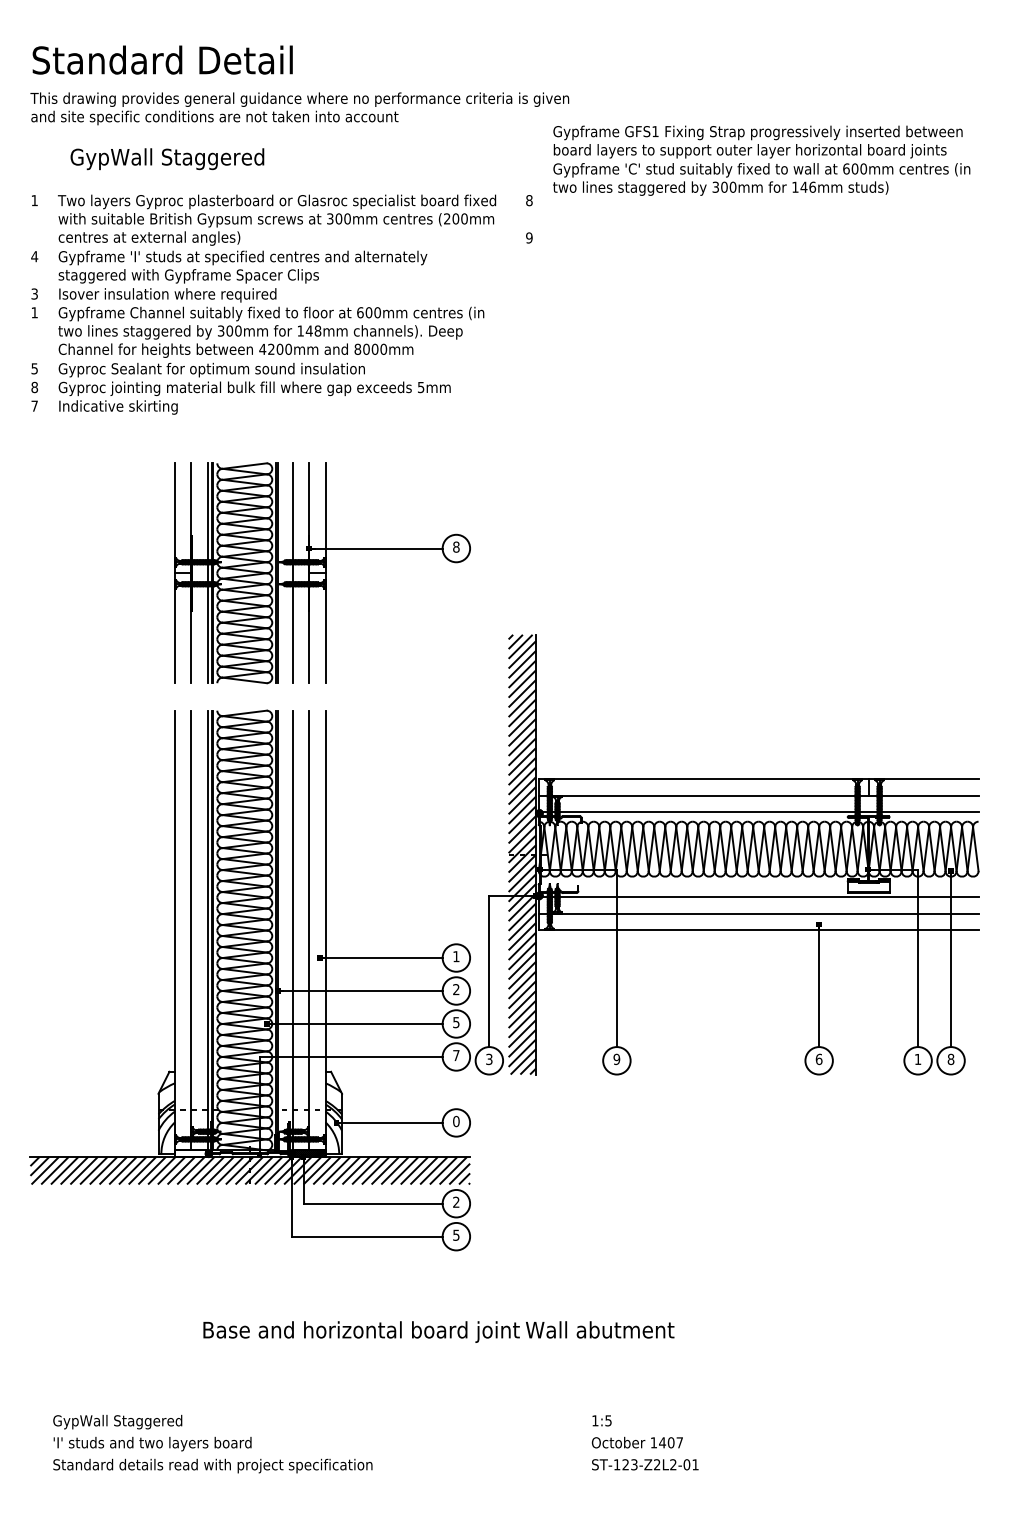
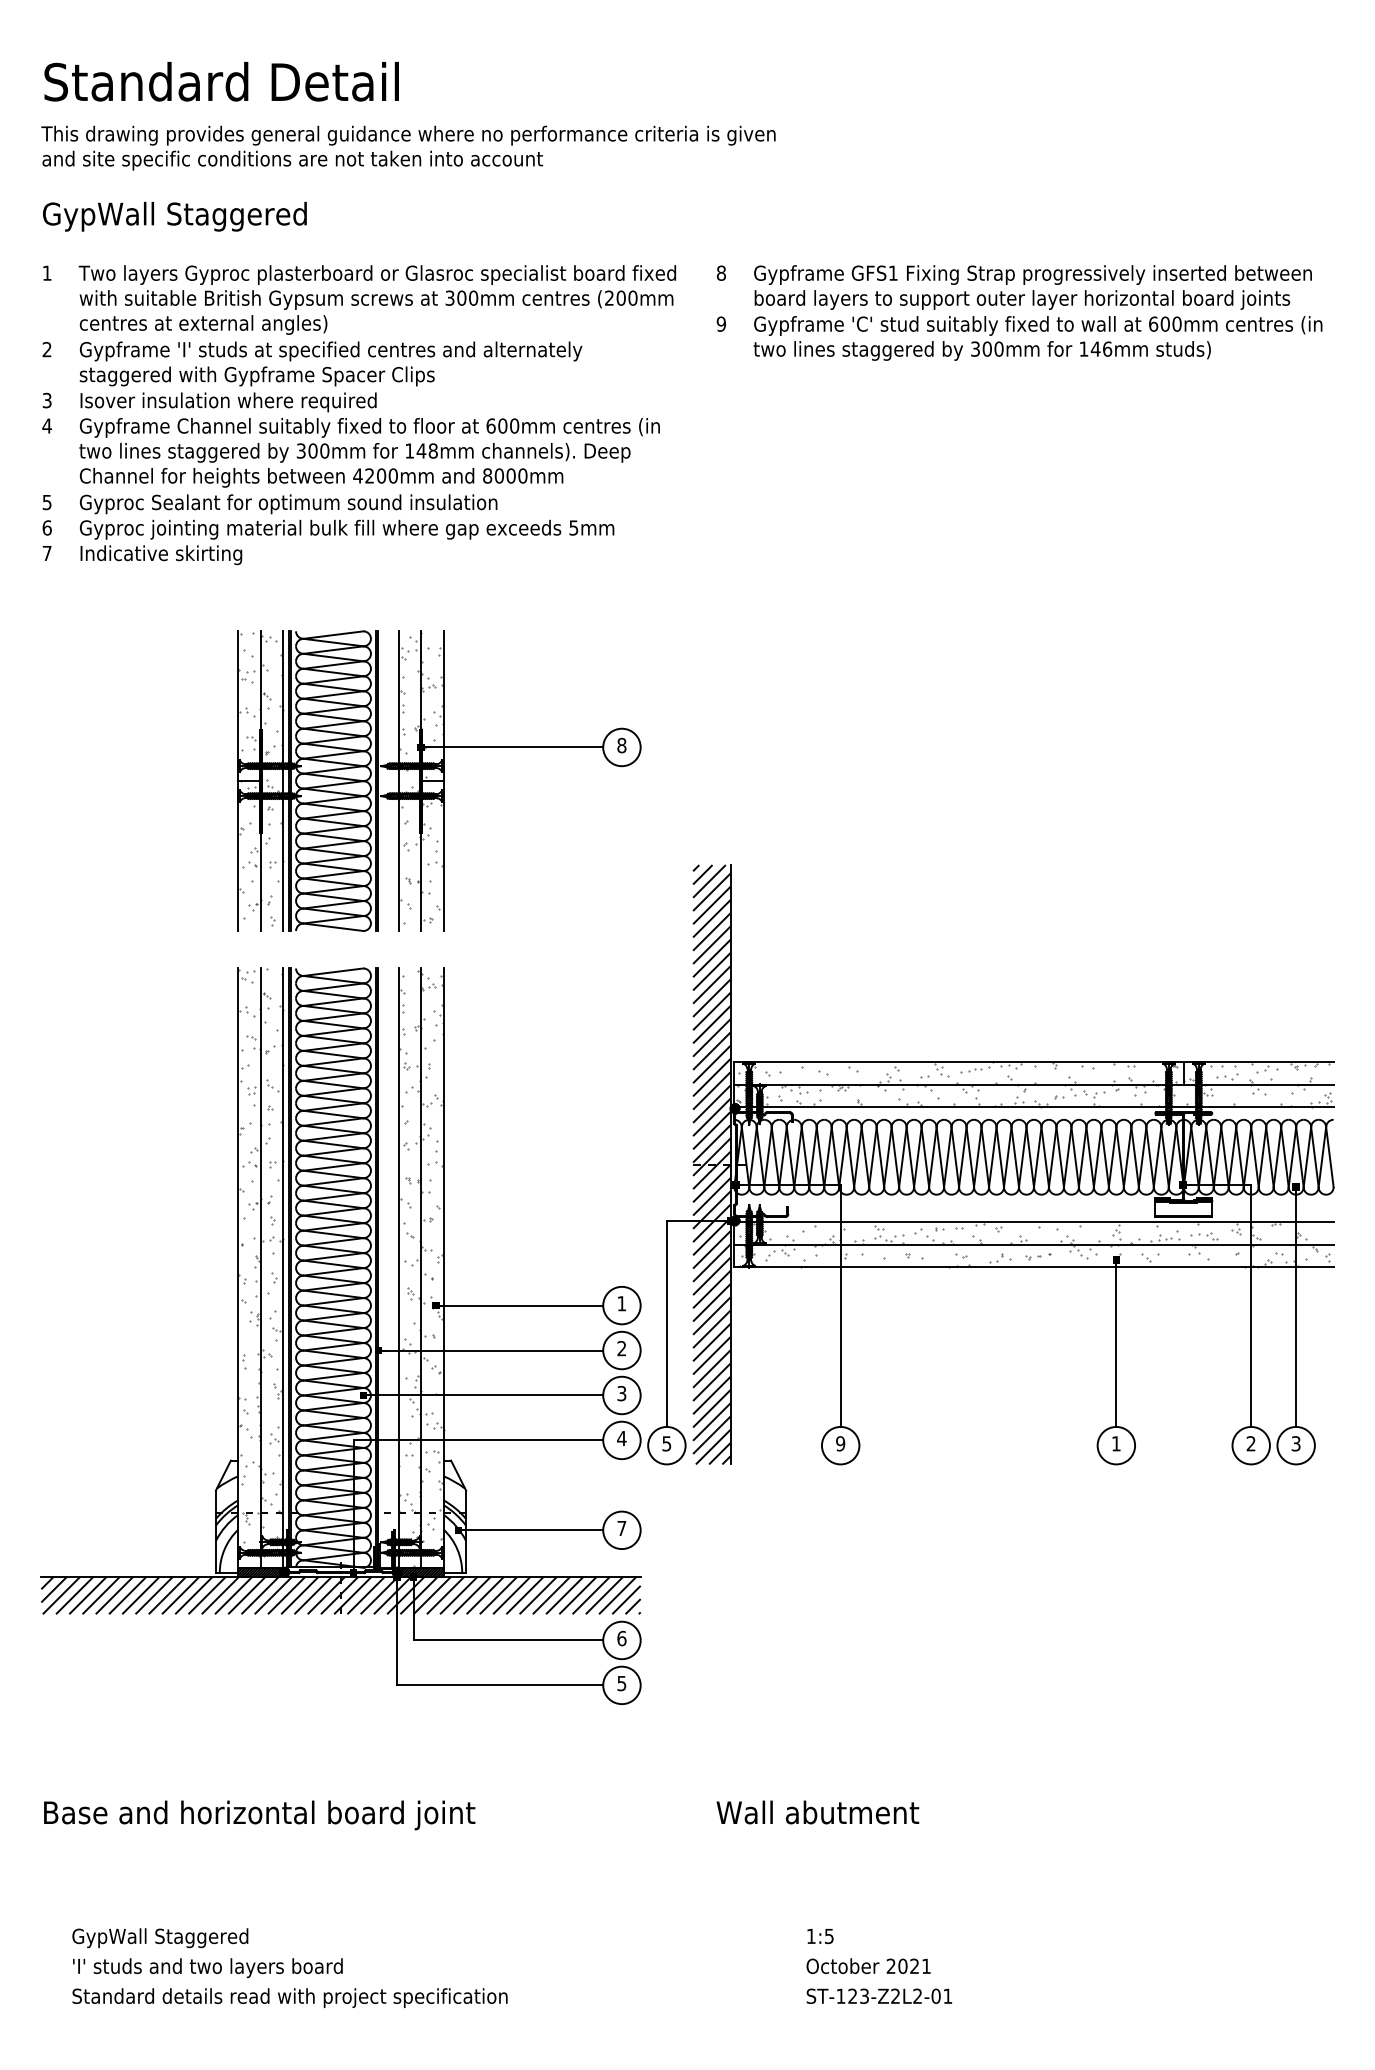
text: (167, 159) -> (175, 217), moved
text: (761, 160) -> (1037, 312), moved
text: (34, 256) -> (46, 349), 4 -> 2
text: (34, 312) -> (46, 425), 1 -> 4
text: (34, 387) -> (46, 527), 8 -> 6
hatch: (309, 570) -> (421, 777), added
hatch: (191, 571) -> (260, 778), added
hatch: (758, 795) -> (1033, 1084), added
hatch: (758, 913) -> (1033, 1244), added
hatch: (191, 926) -> (260, 1262), added
hatch: (308, 931) -> (420, 1269), added
text: (456, 1022) -> (622, 1393), 5 -> 3
text: (455, 1055) -> (620, 1438), 7 -> 4
text: (489, 1058) -> (667, 1442), 3 -> 5
text: (917, 1058) -> (1250, 1442), 1 -> 2
text: (950, 1058) -> (1295, 1442), 8 -> 3
text: (818, 1059) -> (1115, 1443), 6 -> 1
text: (456, 1121) -> (622, 1528), 0 -> 7
hatch: (189, 1153) -> (258, 1572), added
text: (456, 1201) -> (622, 1637), 2 -> 6
text: (361, 1331) -> (259, 1814), moved
text: (666, 1442) -> (908, 1965), 1407 -> 2021

